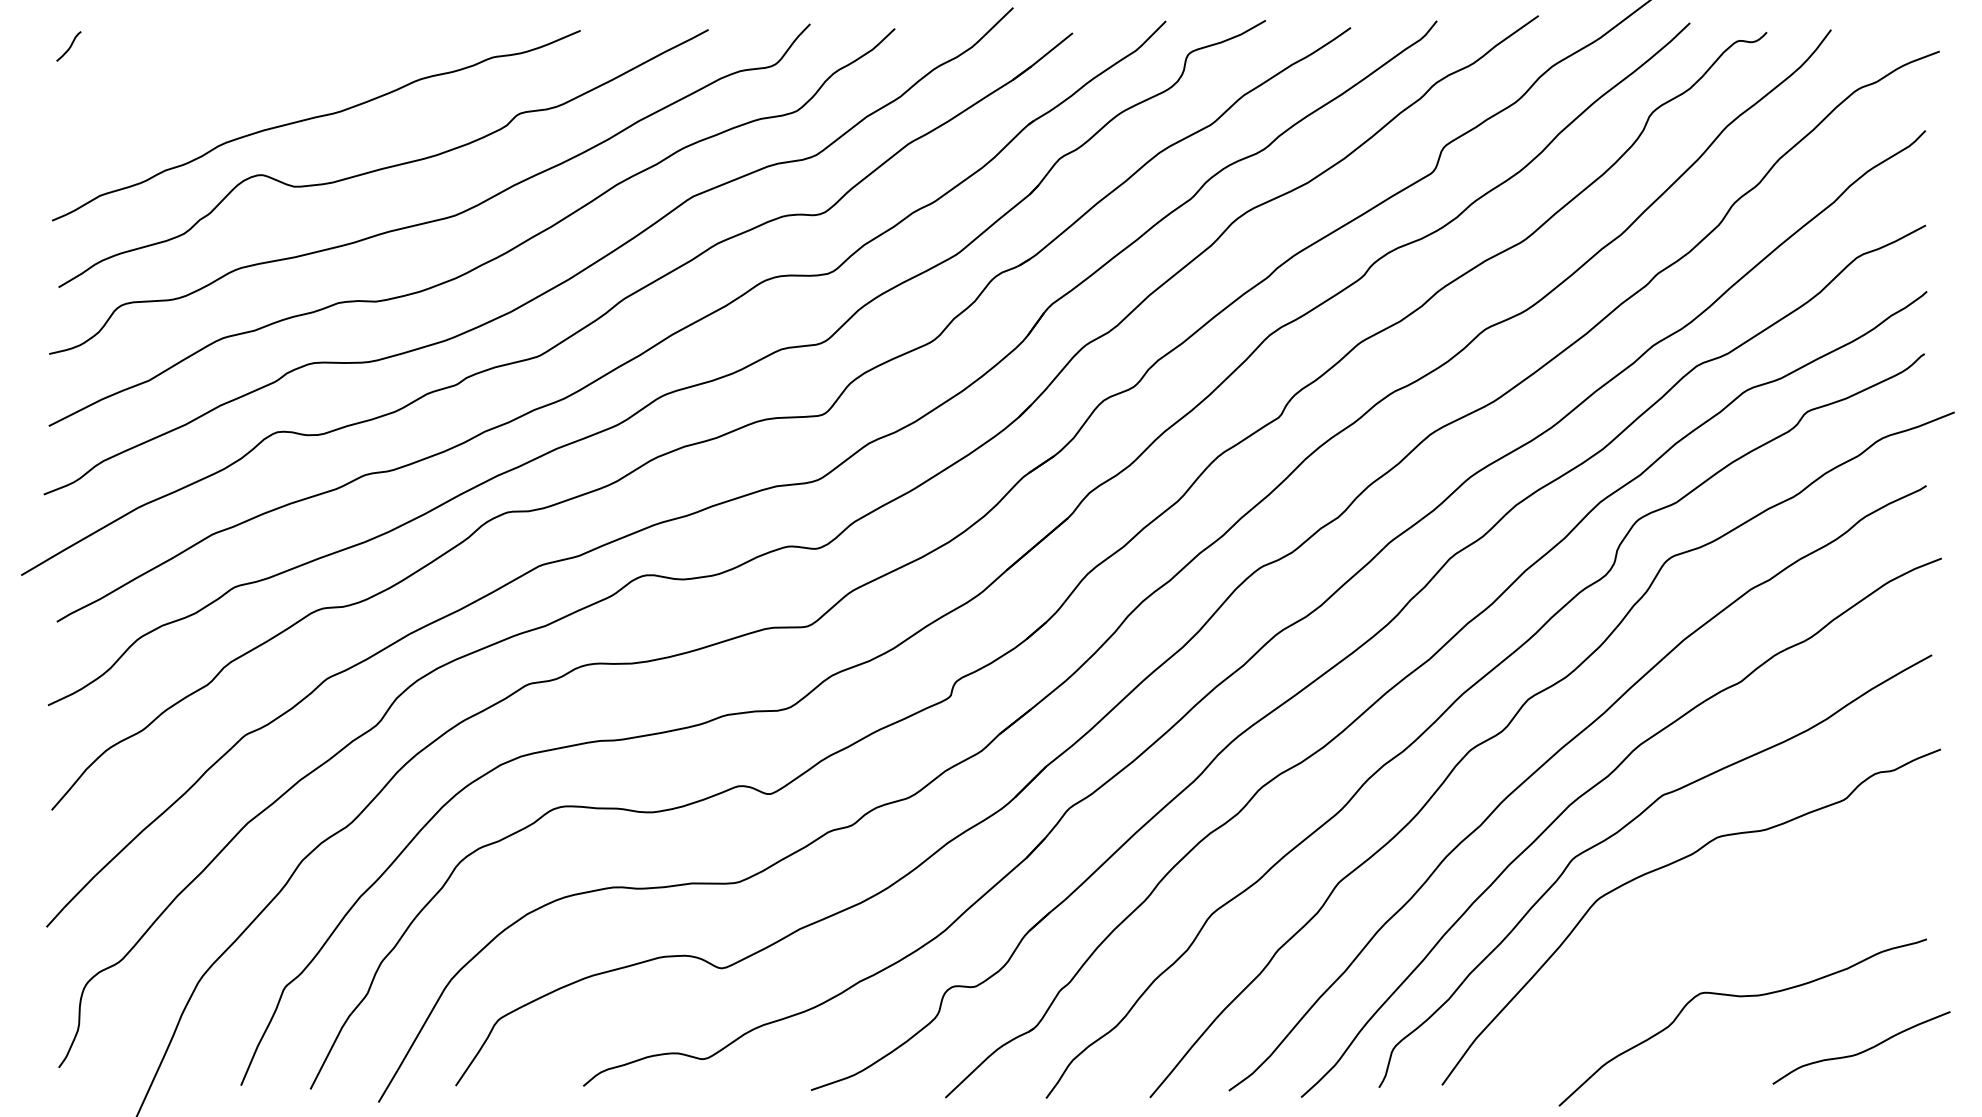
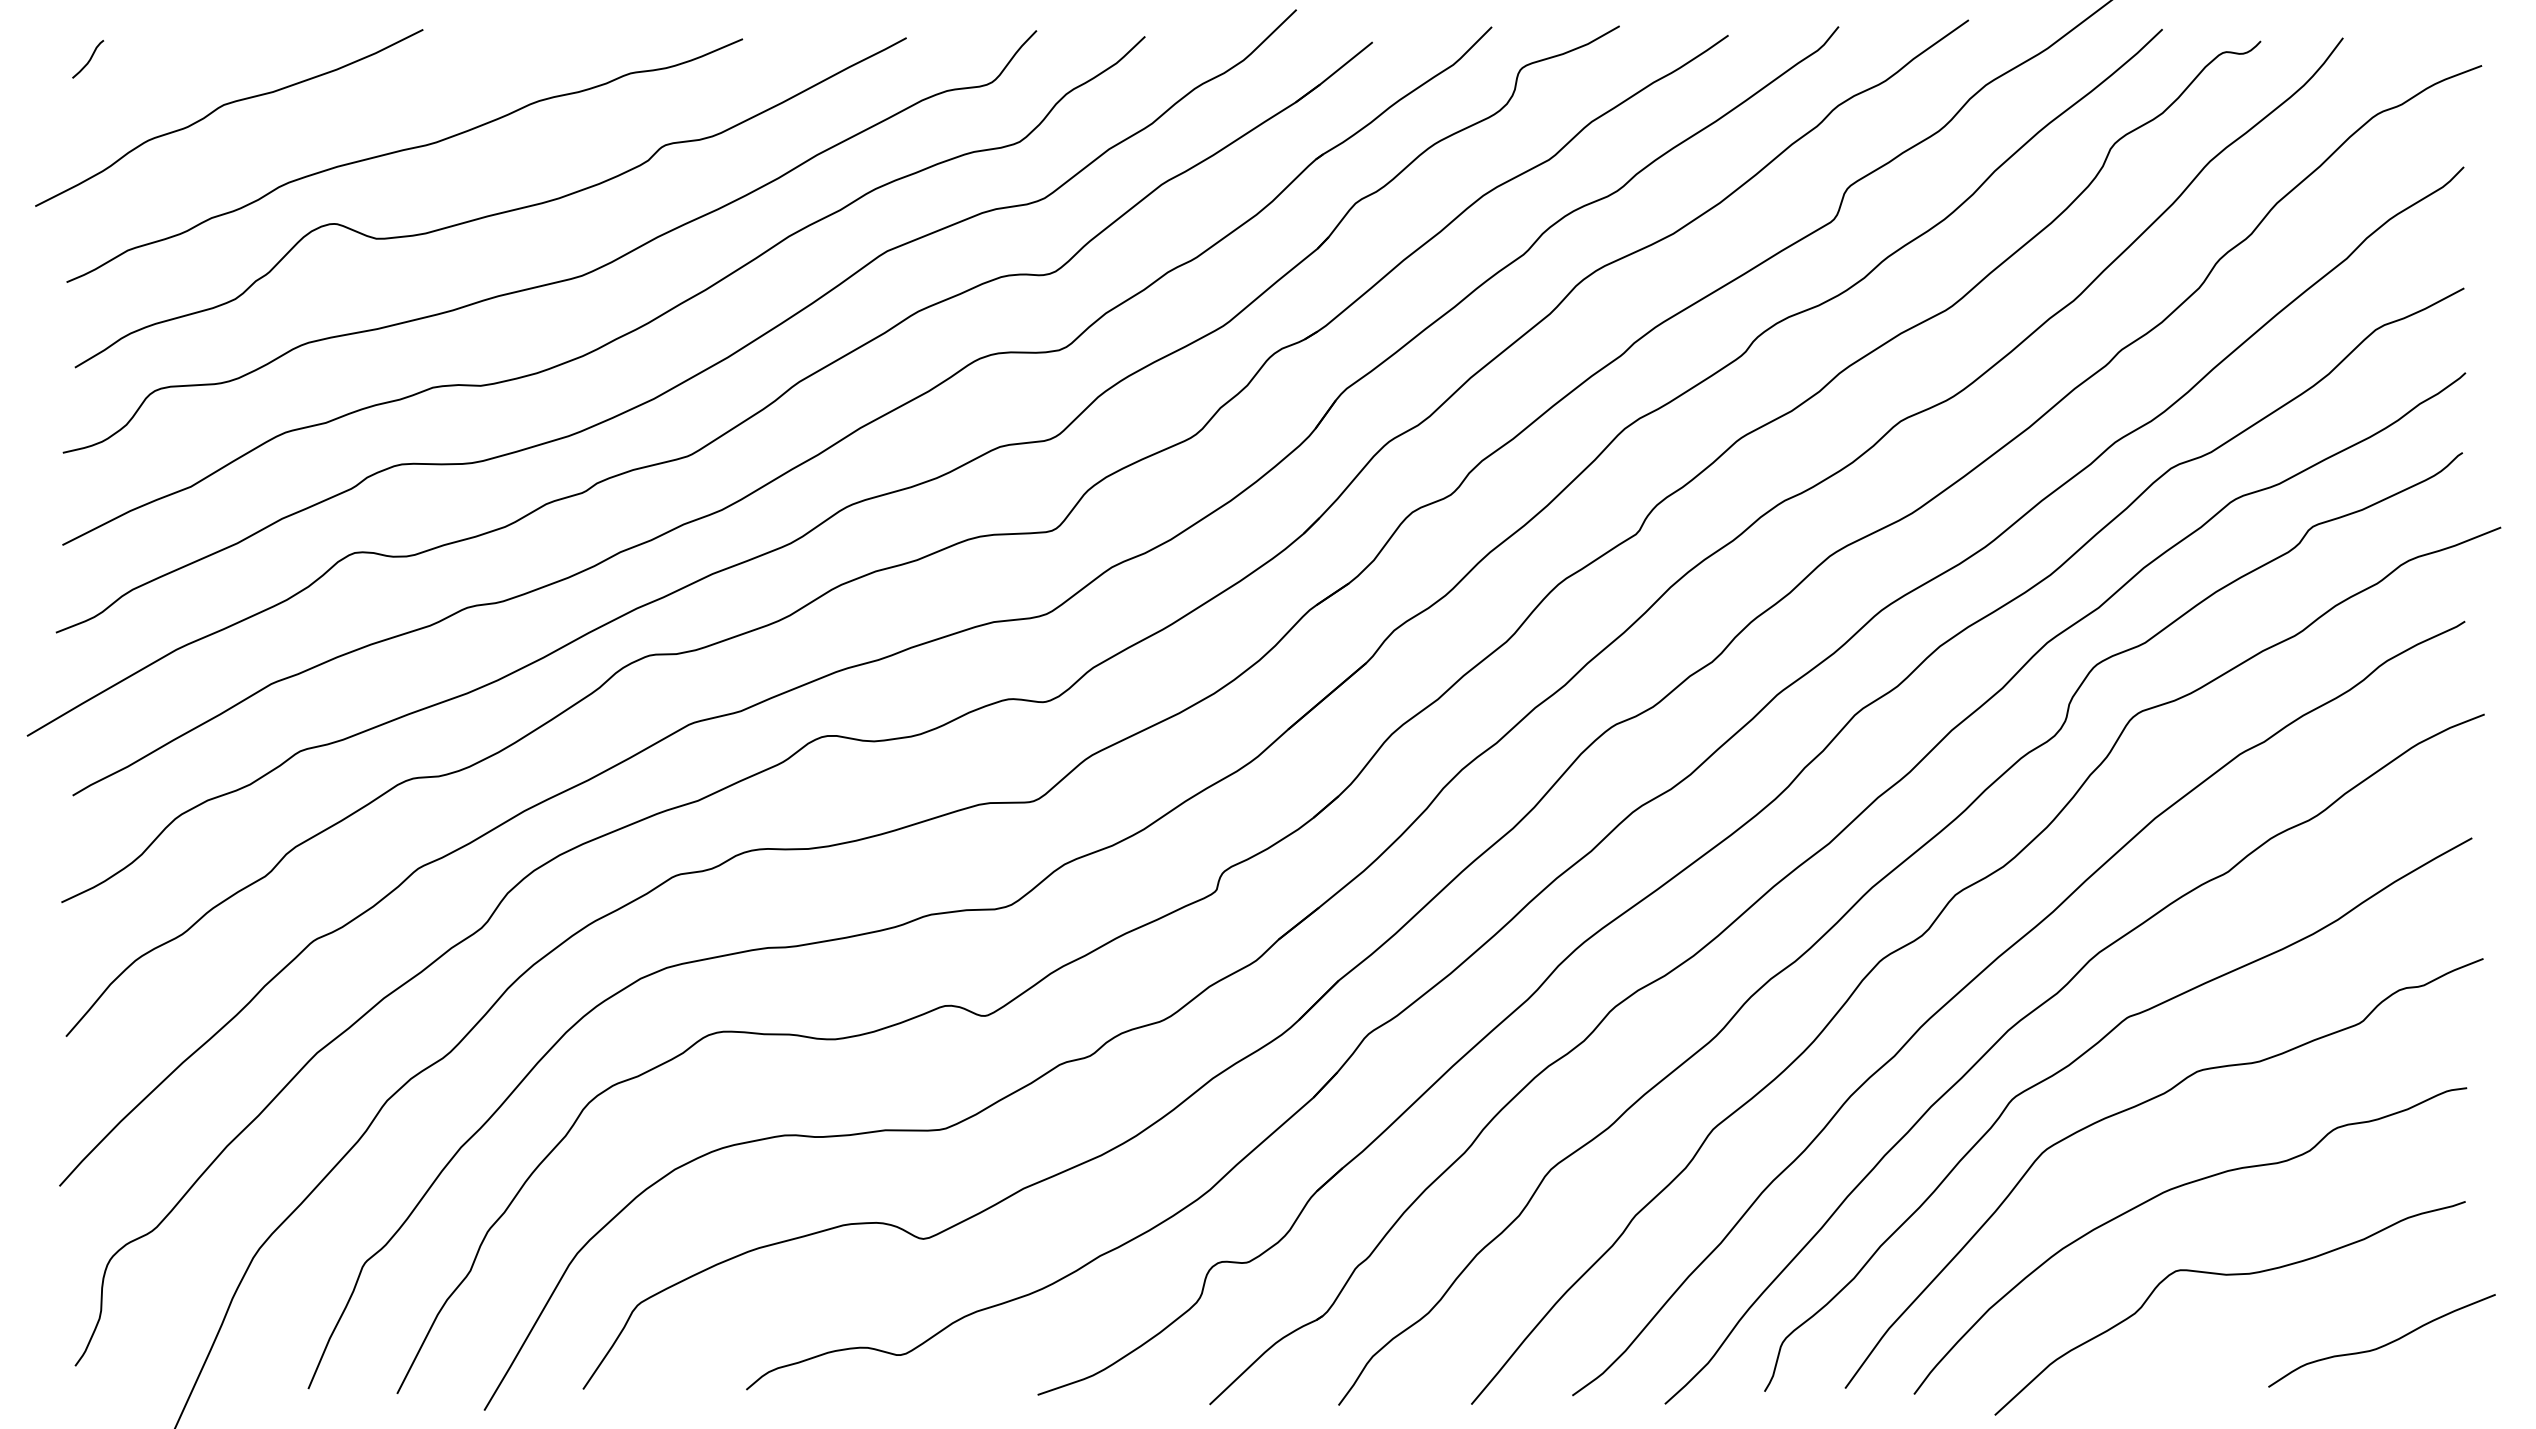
curve: (177, 82) -> (226, 105), added
curve: (1699, 929) -> (2174, 1189), added

